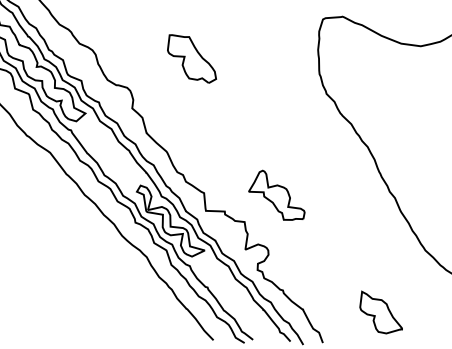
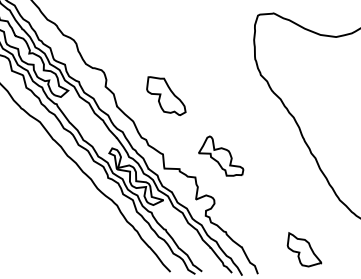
part: (192, 59) -> (166, 96), moved

